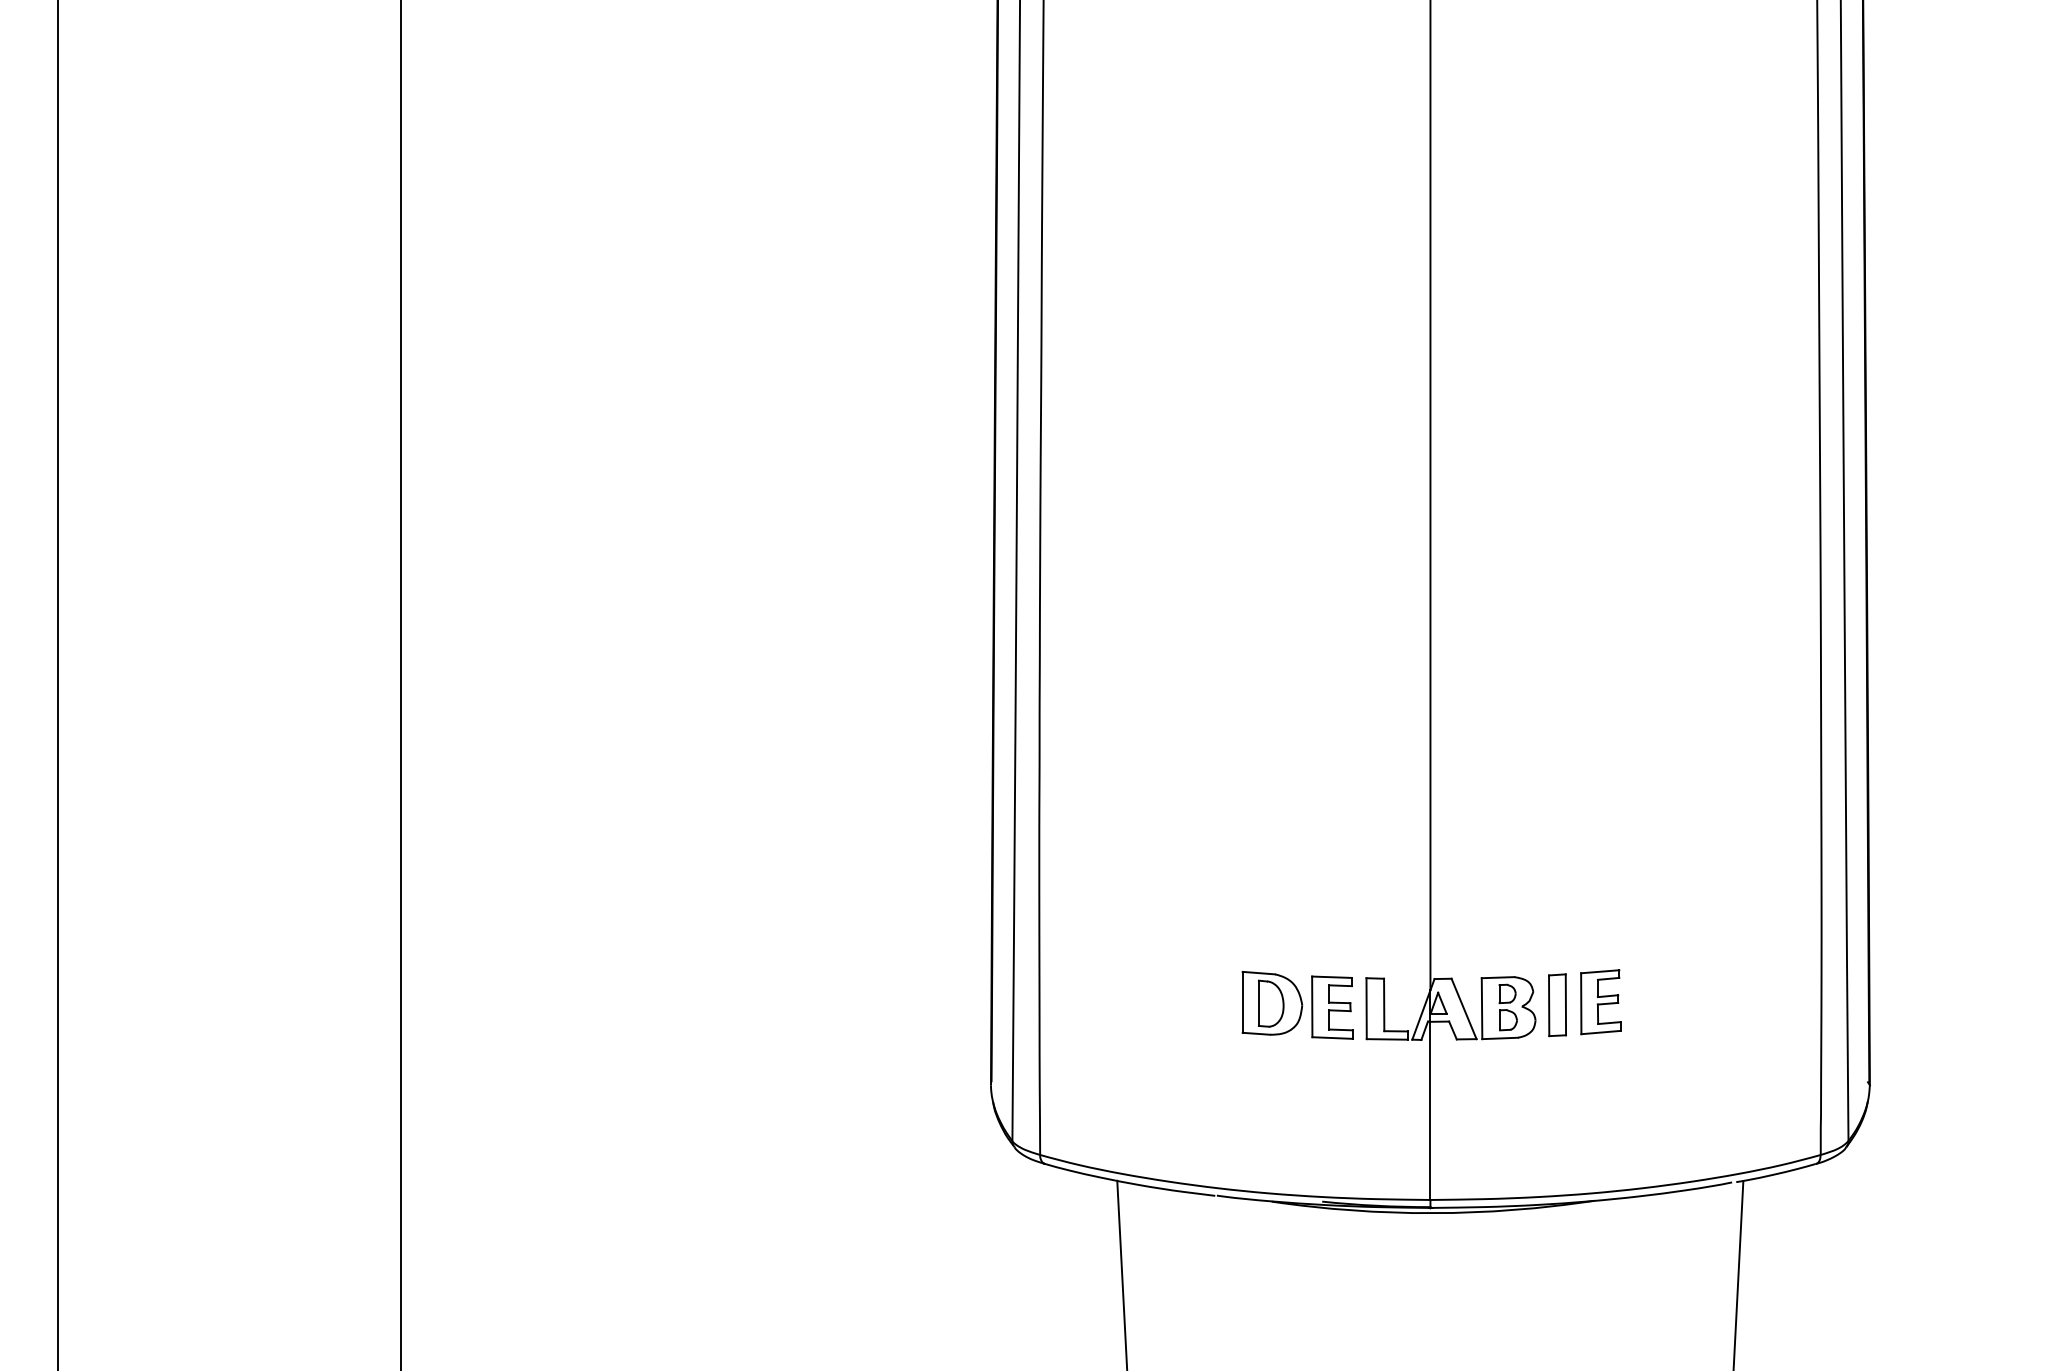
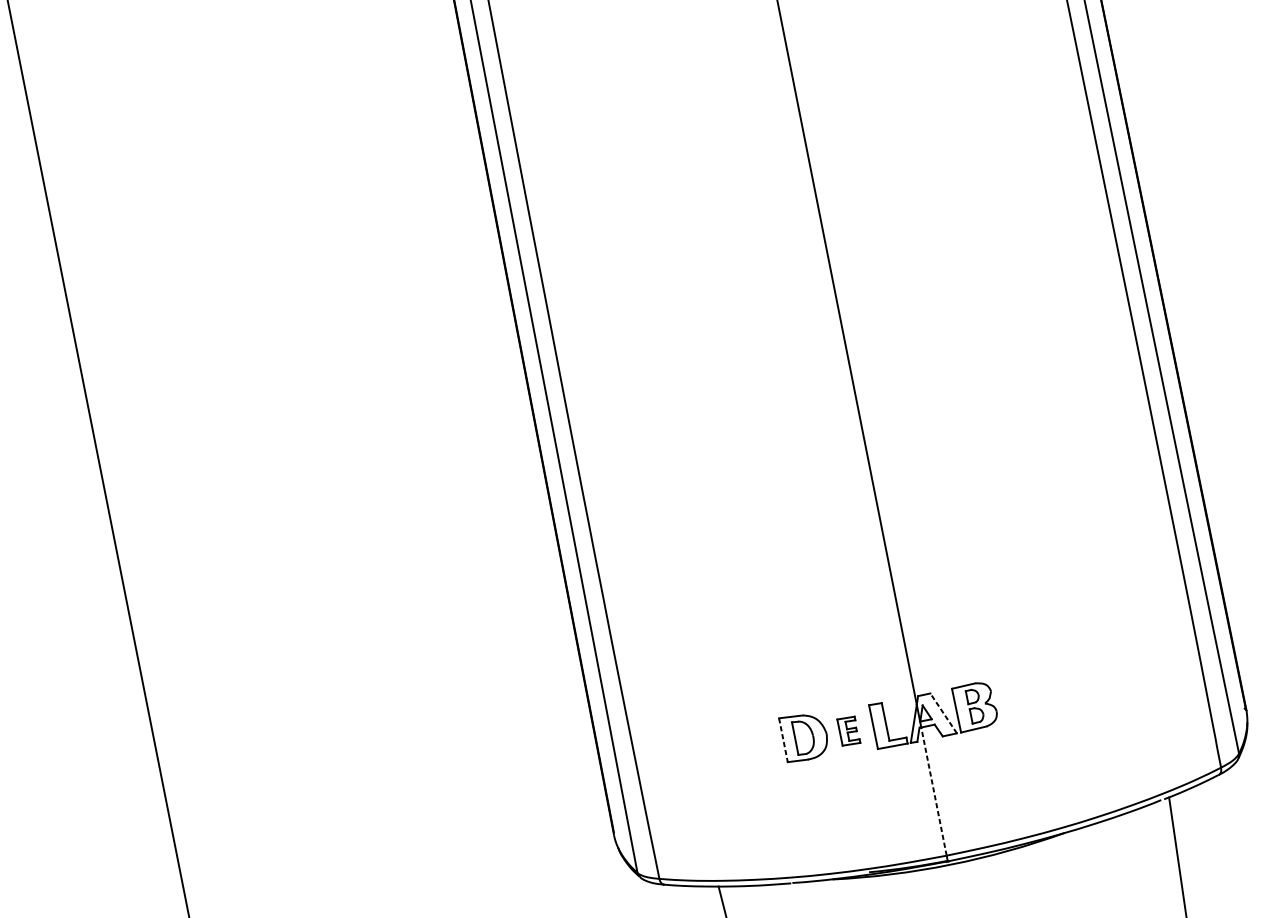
line: (1242, 1002) -> (783, 740), solid -> dashed
part: (1600, 1002) -> (1040, 689), removed
part: (1557, 1005) -> (1010, 697), removed
part: (1332, 1007) -> (848, 731), size x0.6
line: (1464, 1008) -> (943, 713), solid -> dashed
line: (1430, 1110) -> (933, 791), solid -> dashed

